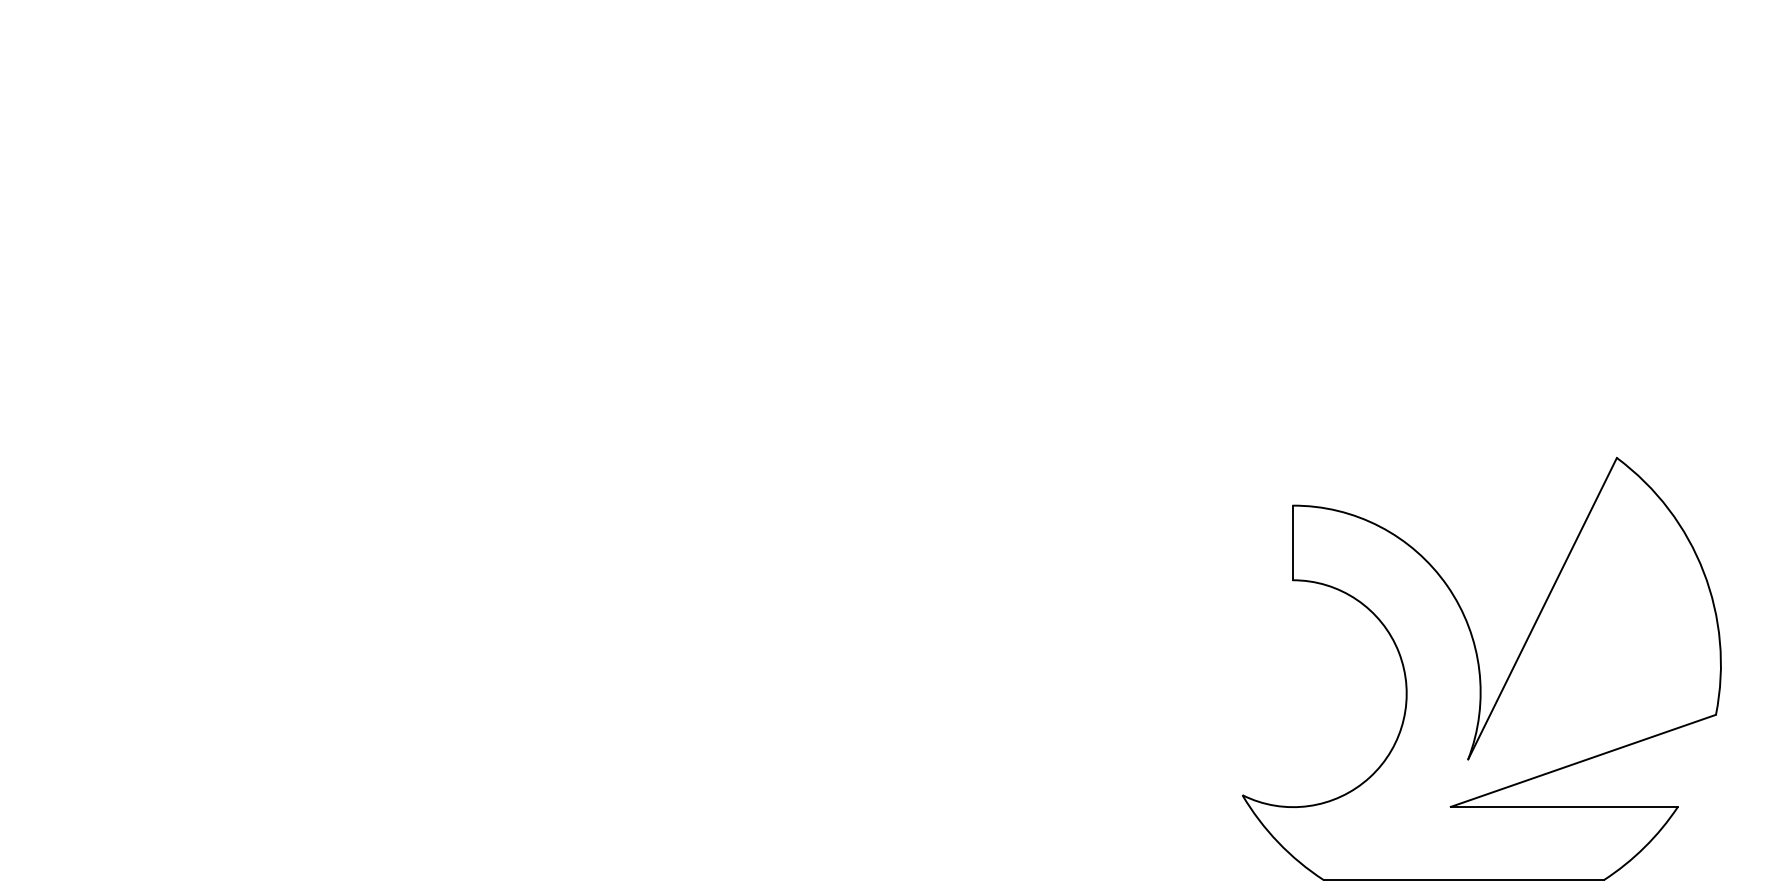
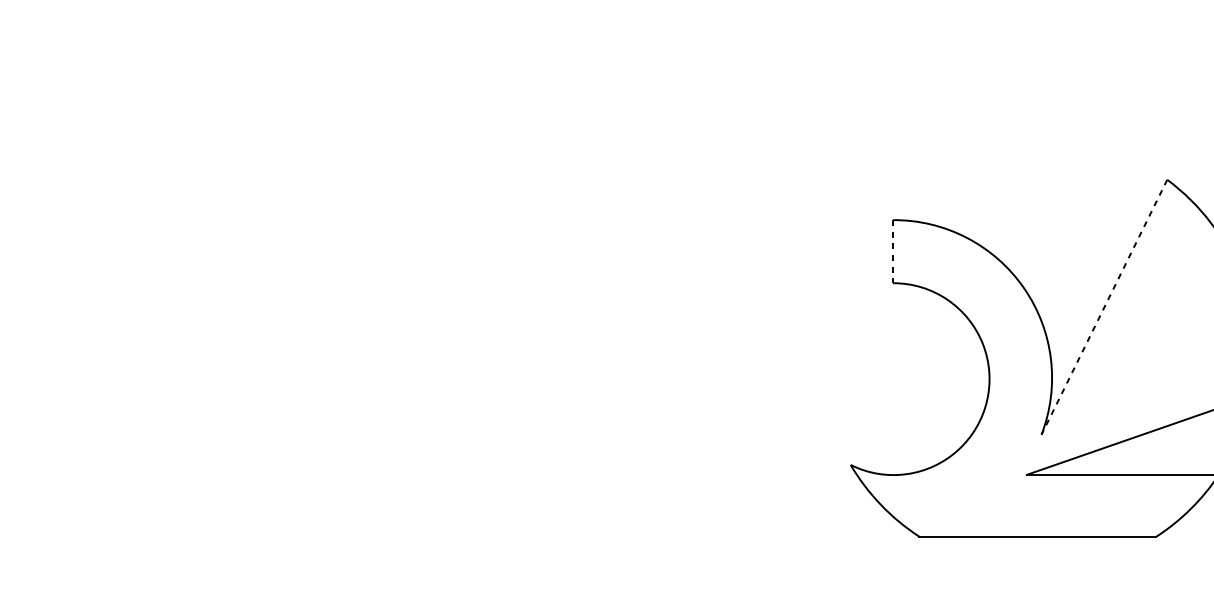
line: (1292, 543) -> (892, 252), solid -> dashed
line: (1542, 609) -> (1104, 307), solid -> dashed

